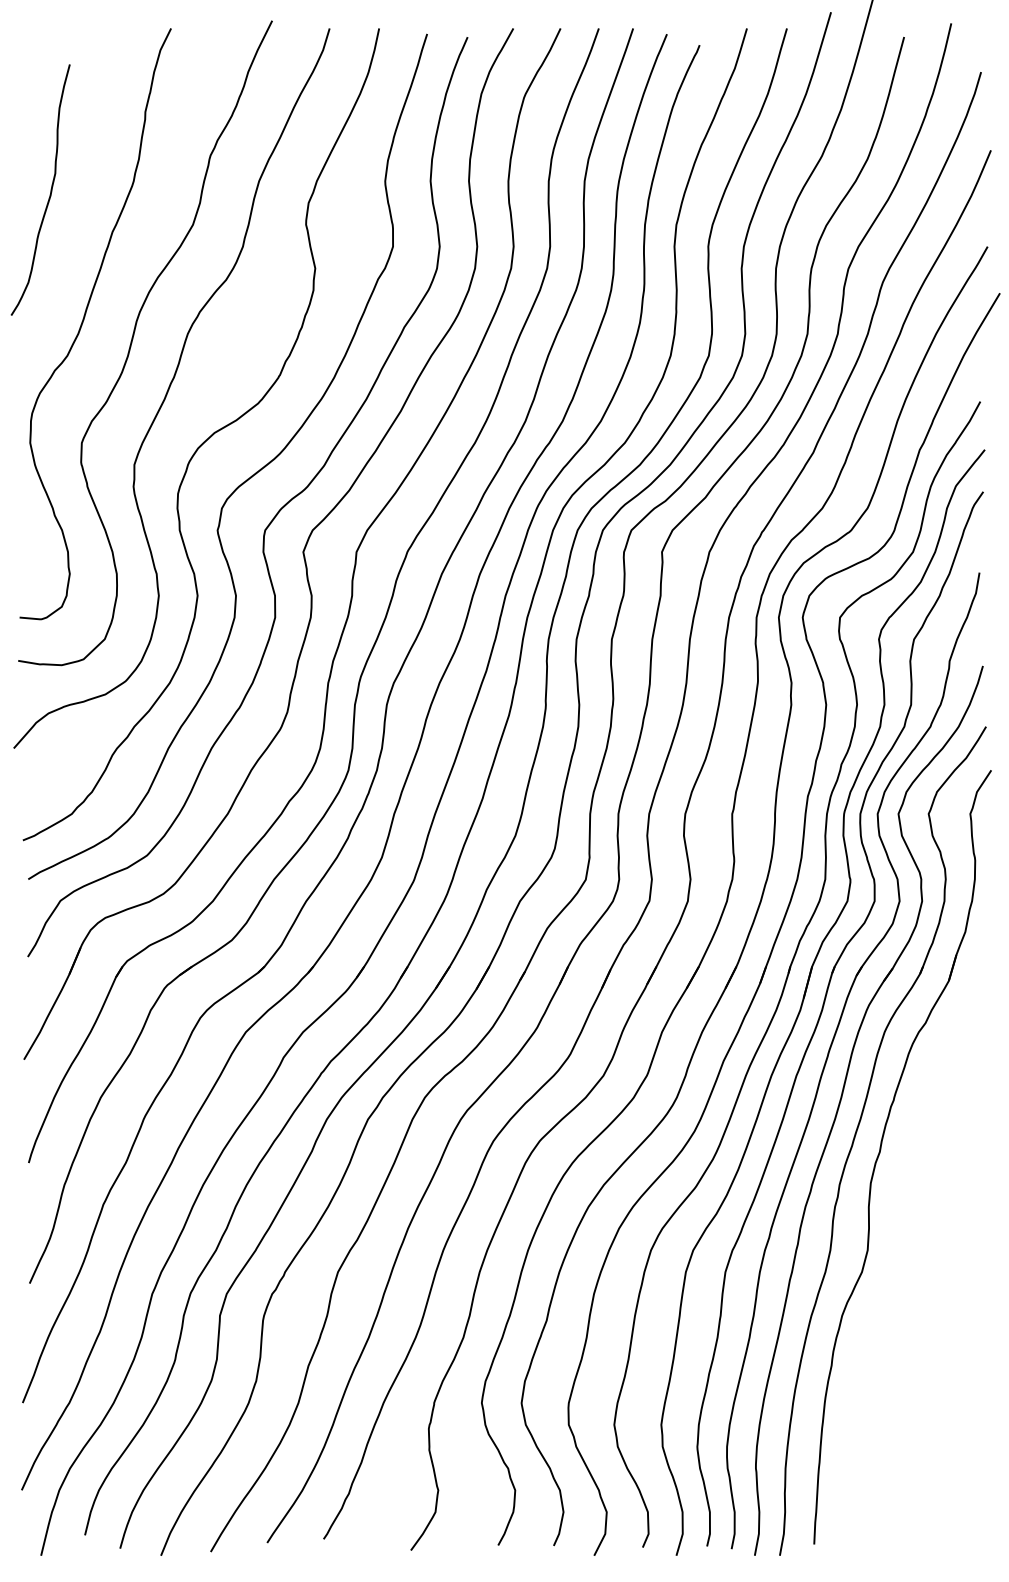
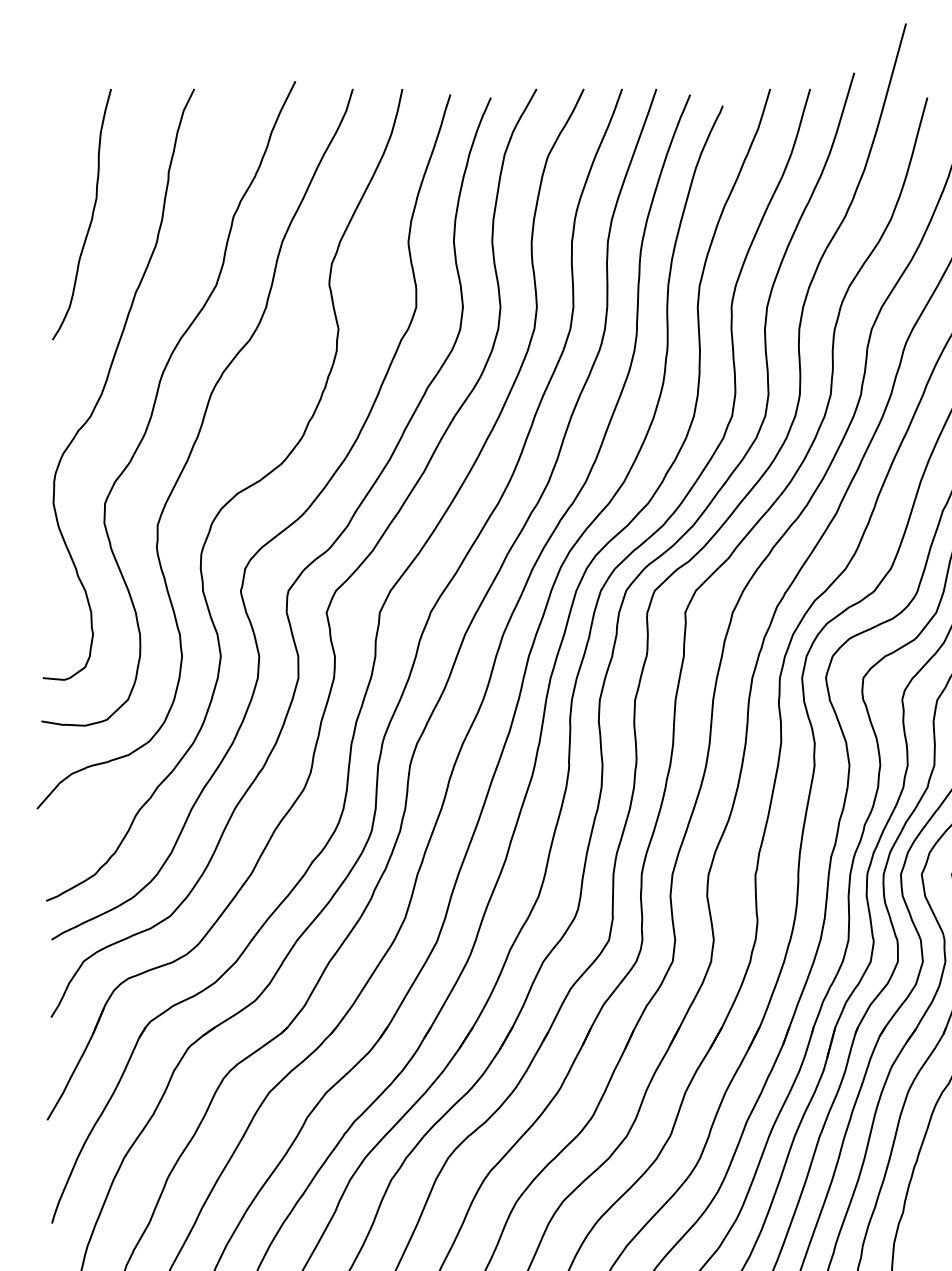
curve: (50, 189) -> (91, 214), moved

